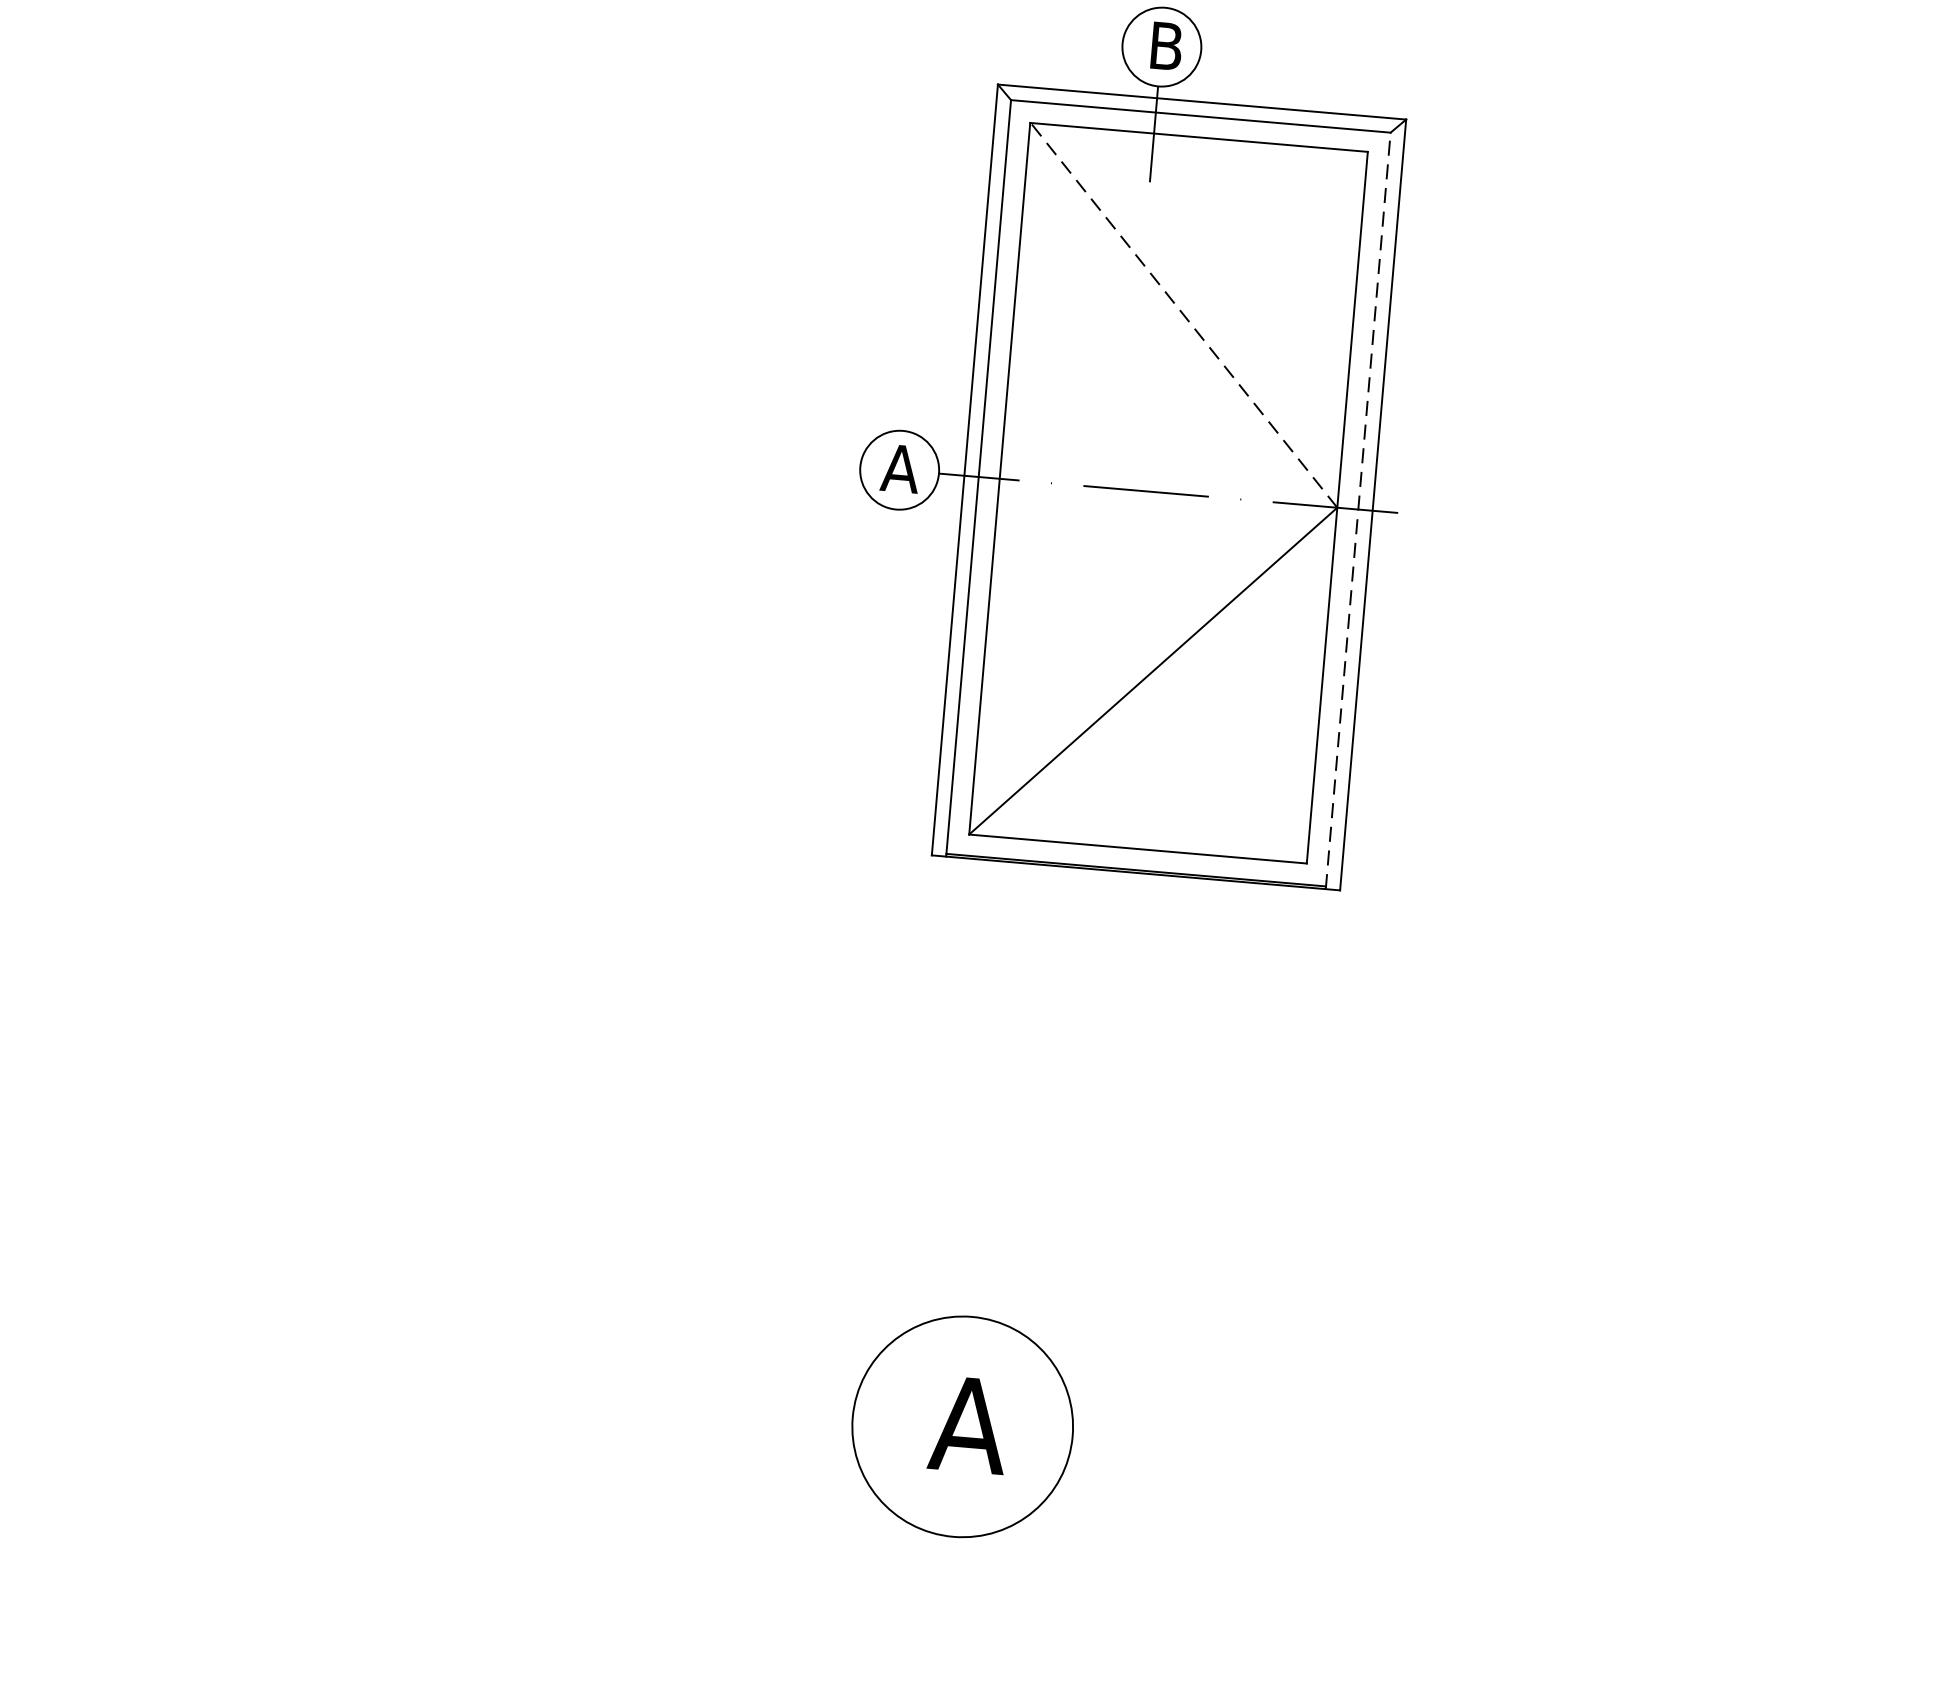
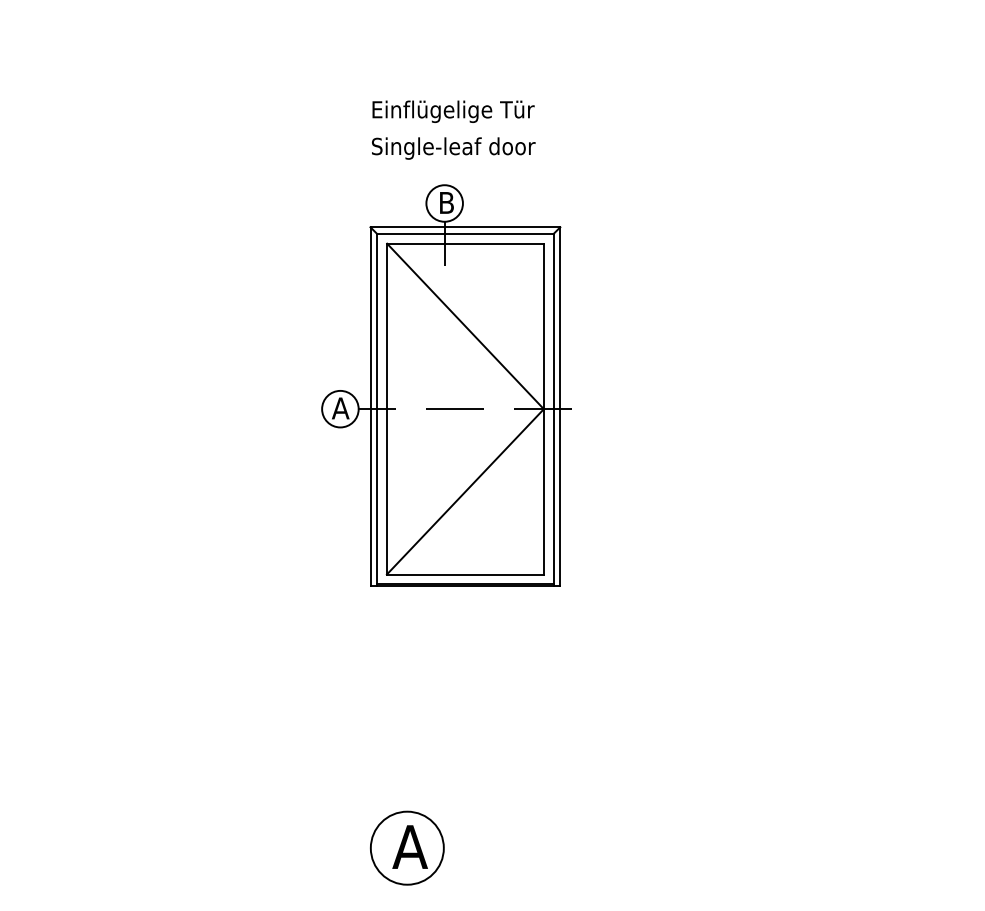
line: (1183, 315) -> (465, 326), dashed -> solid
line: (1357, 510) -> (553, 409), dashed -> solid
circle: (961, 1425) -> (406, 847), size x0.71

